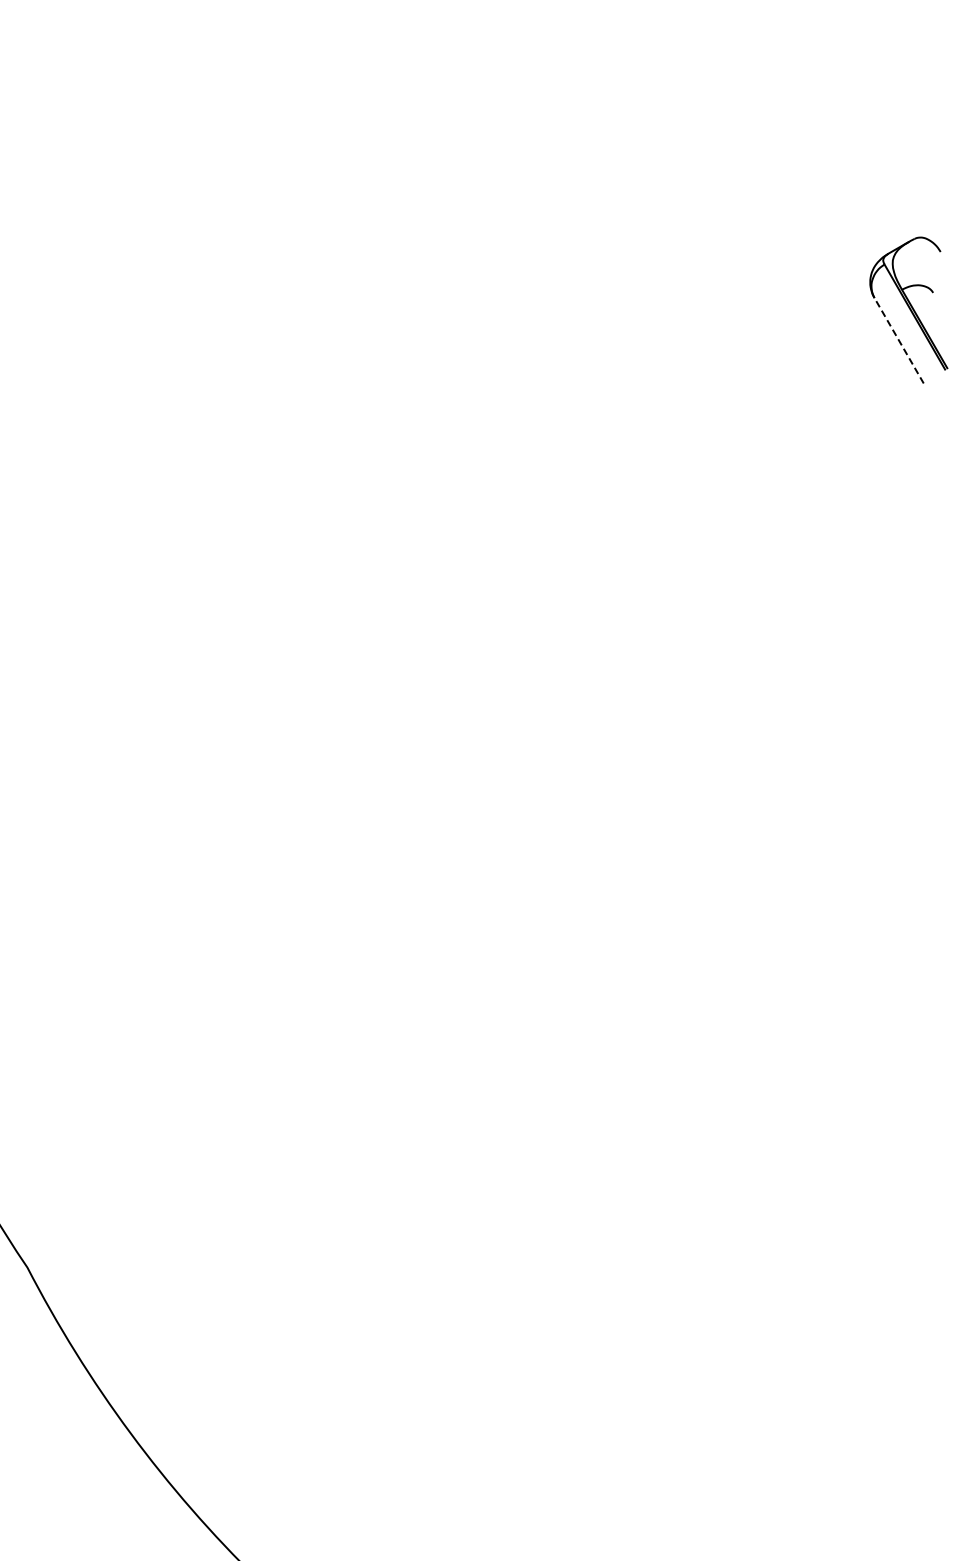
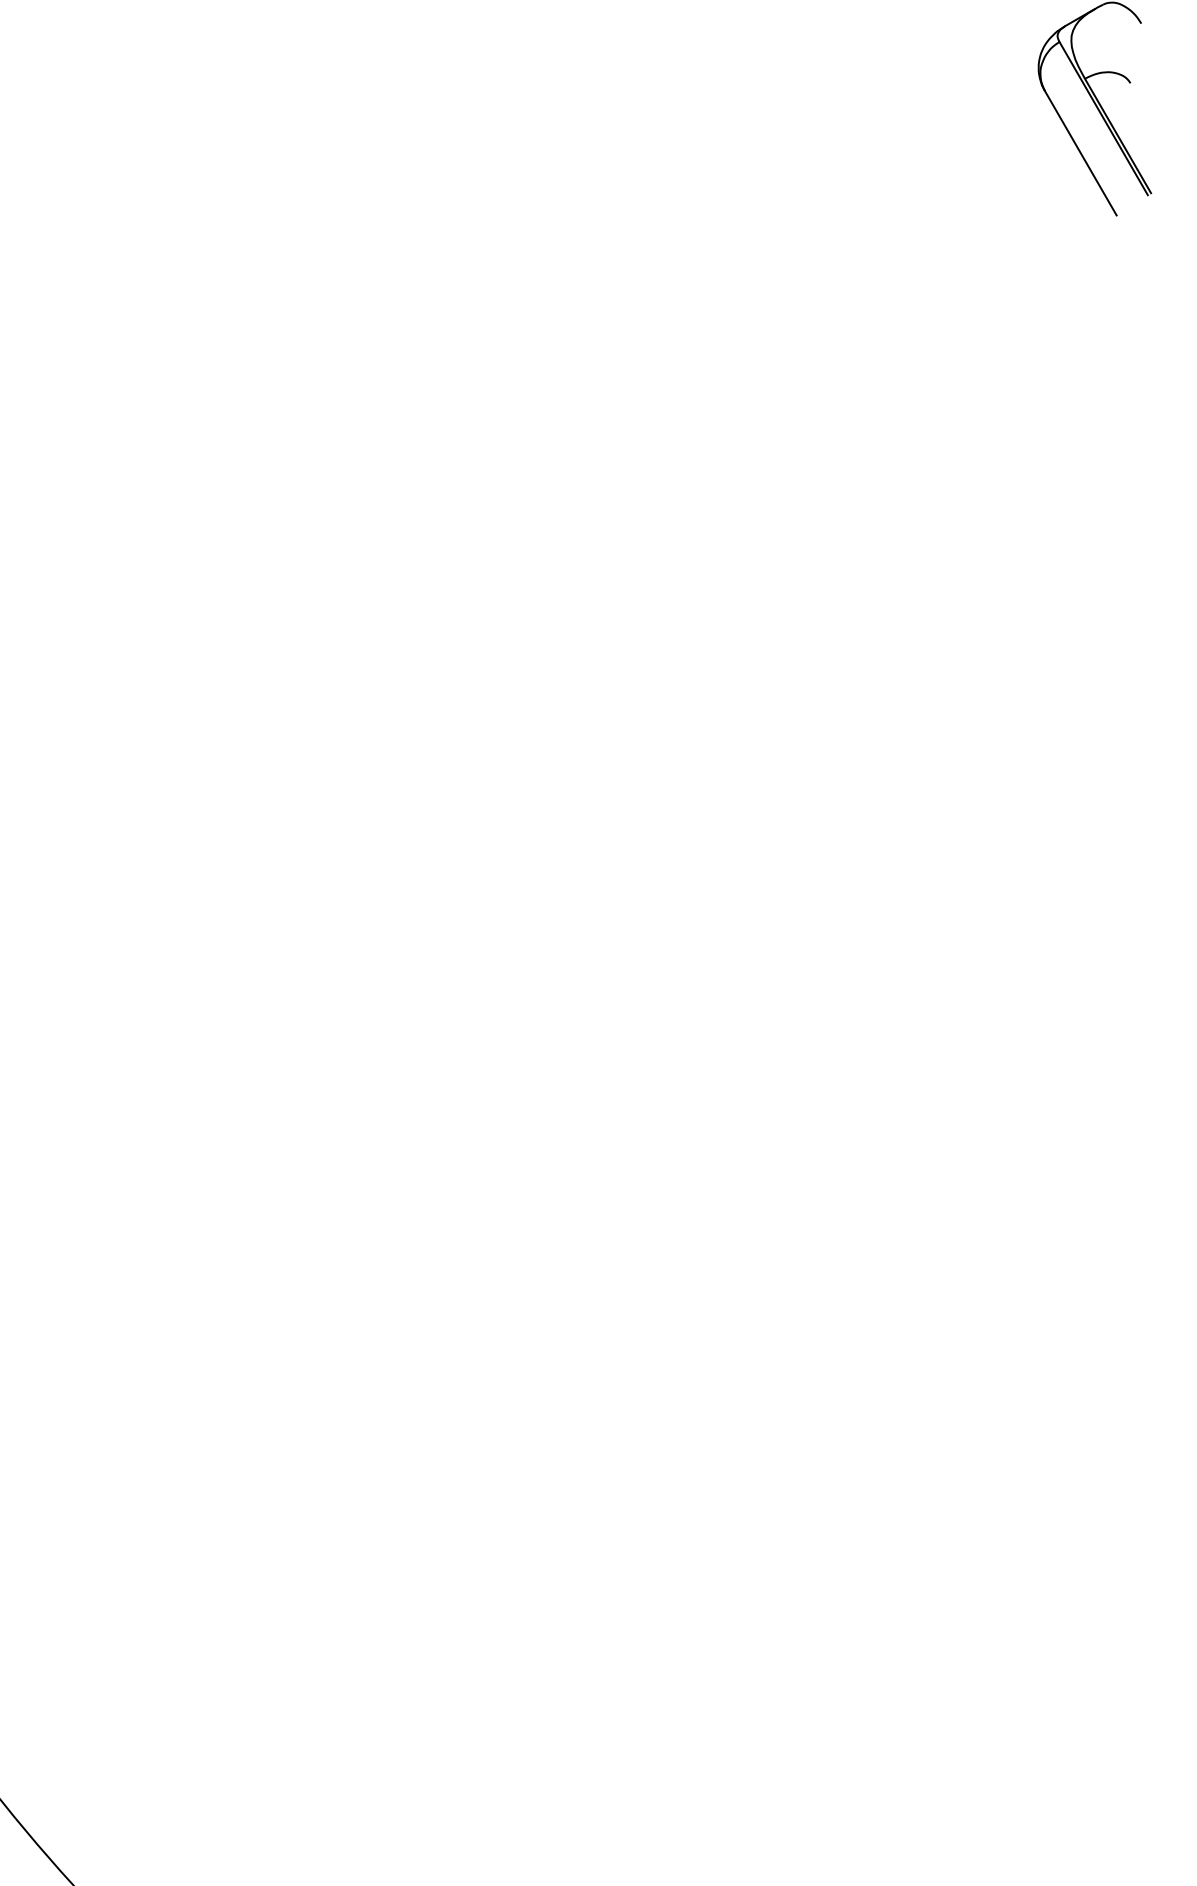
line: (898, 340) -> (1079, 152), dashed -> solid

